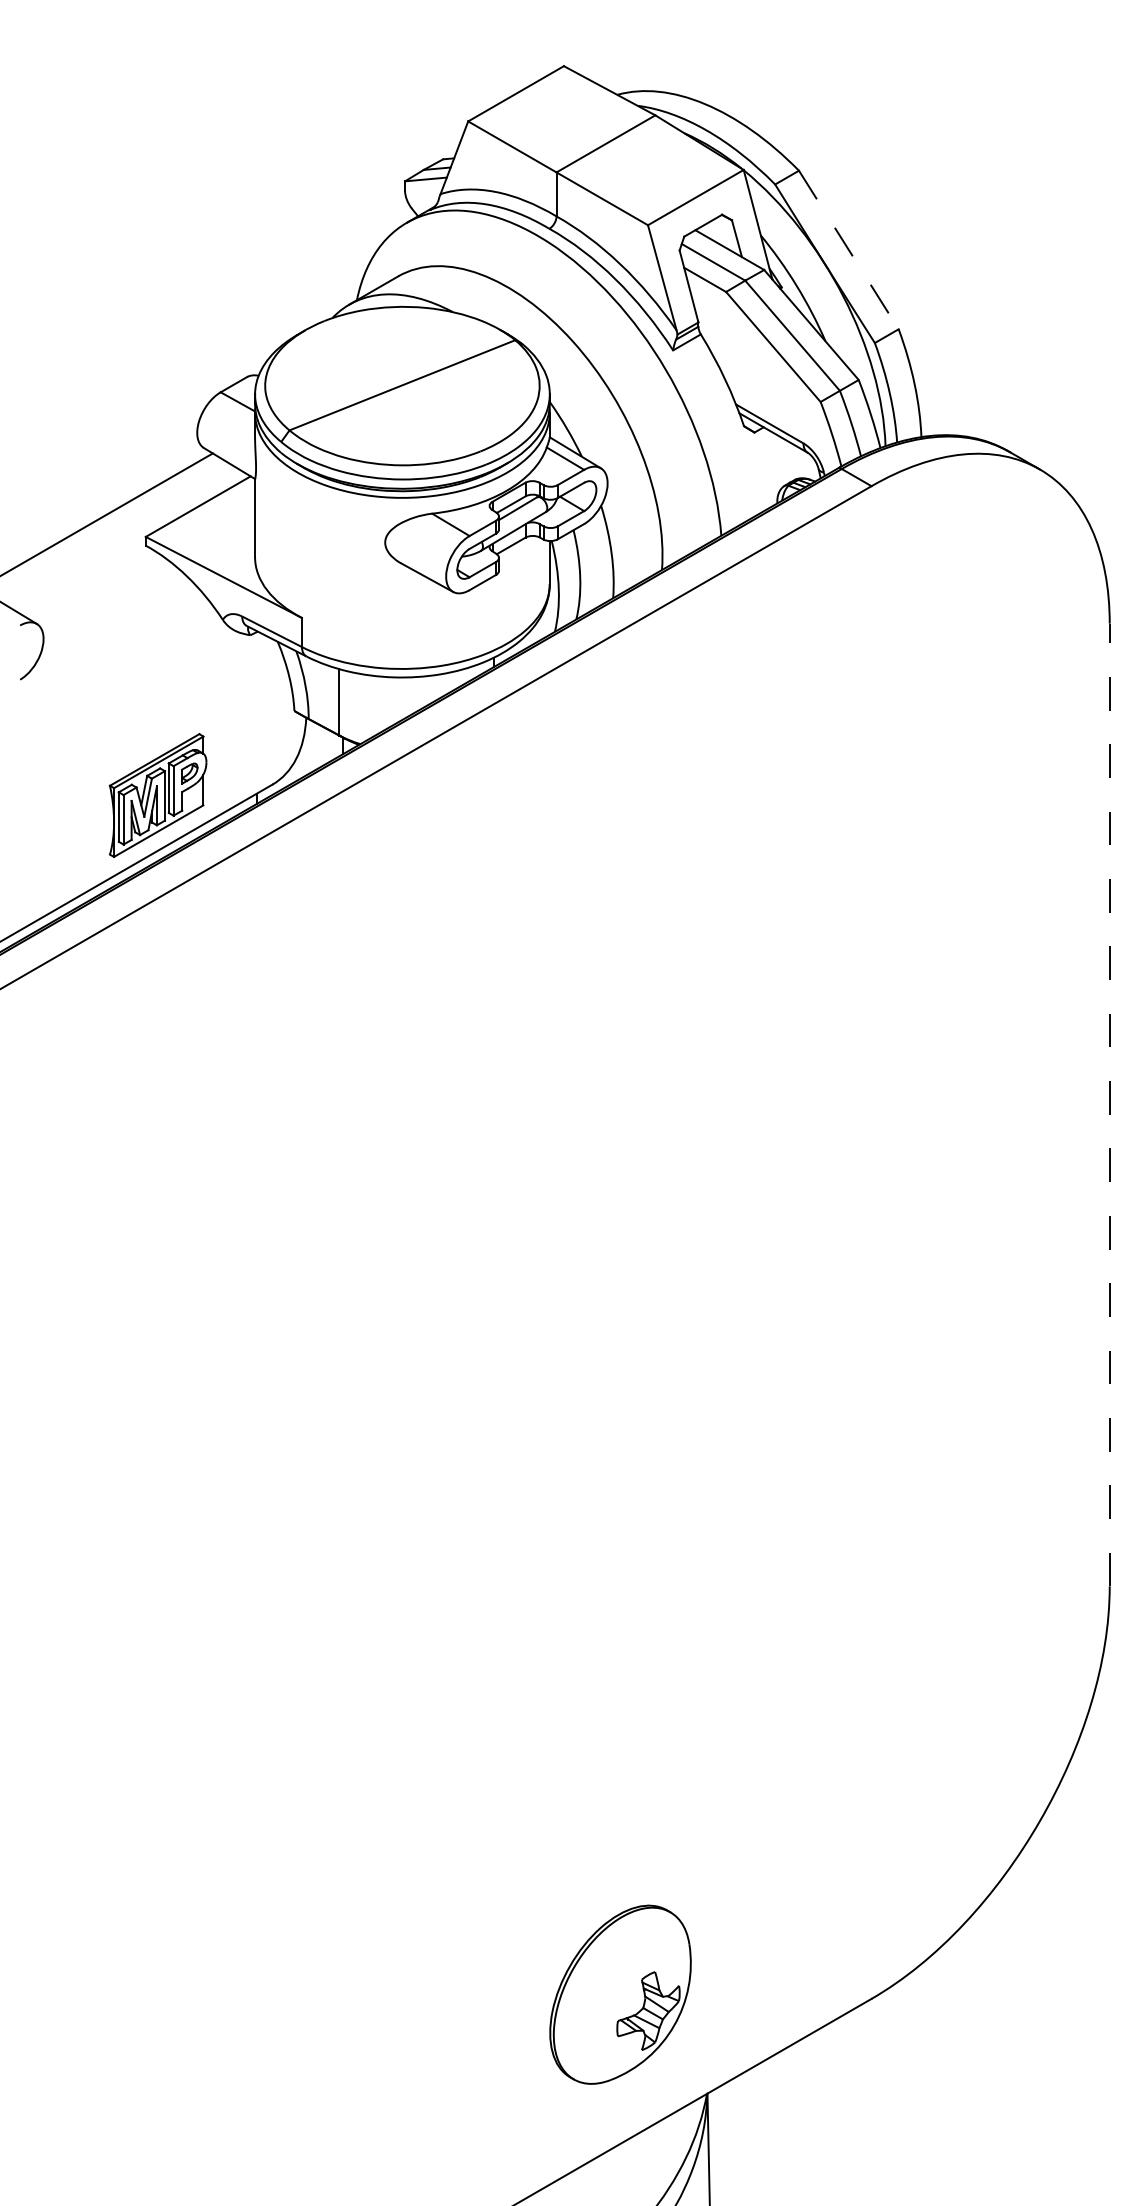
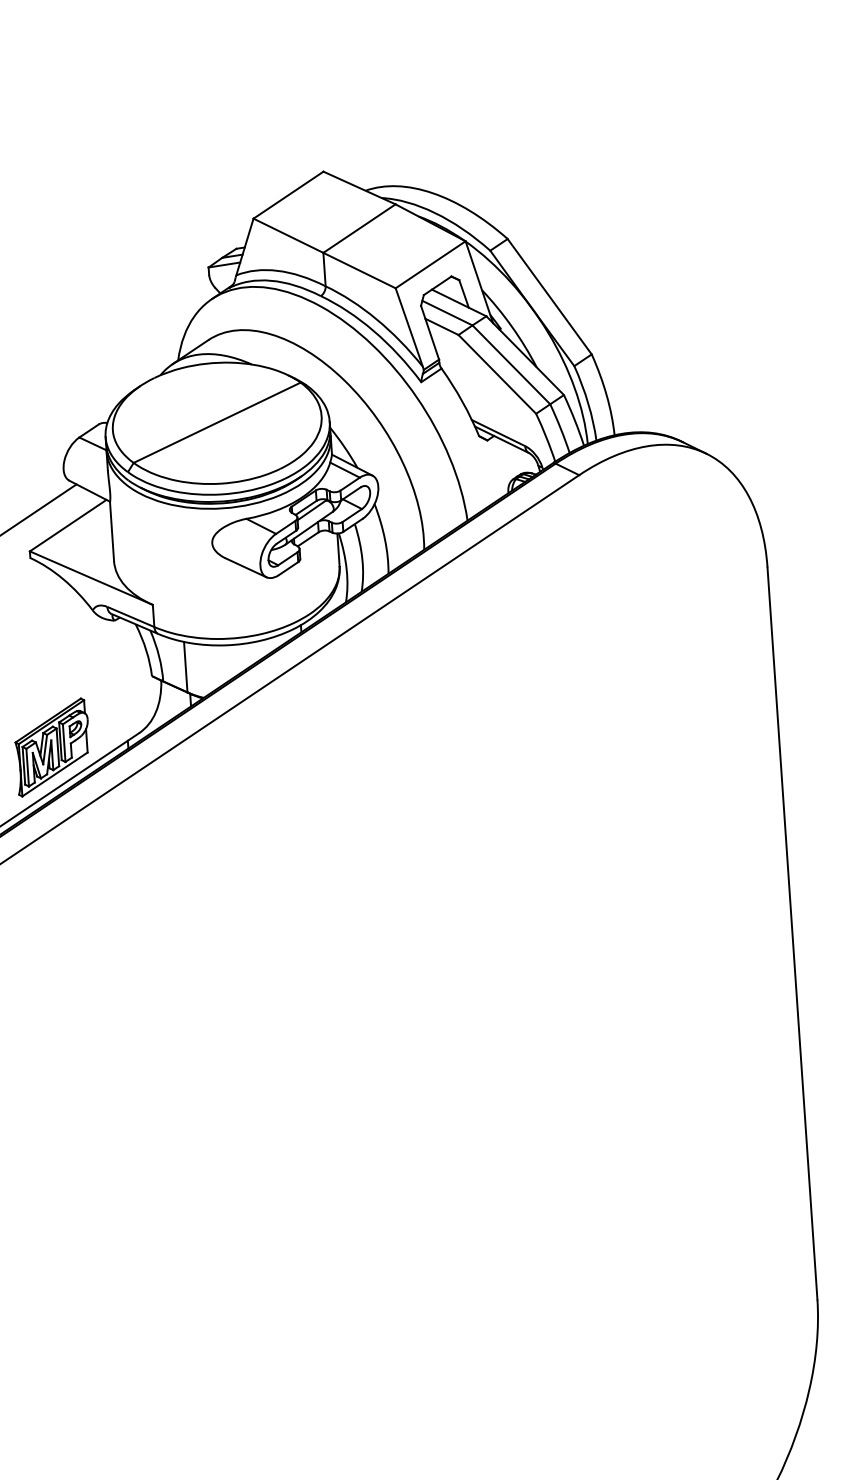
line: (848, 250) -> (549, 297), dashed -> solid
line: (1109, 1104) -> (792, 933), dashed -> solid

